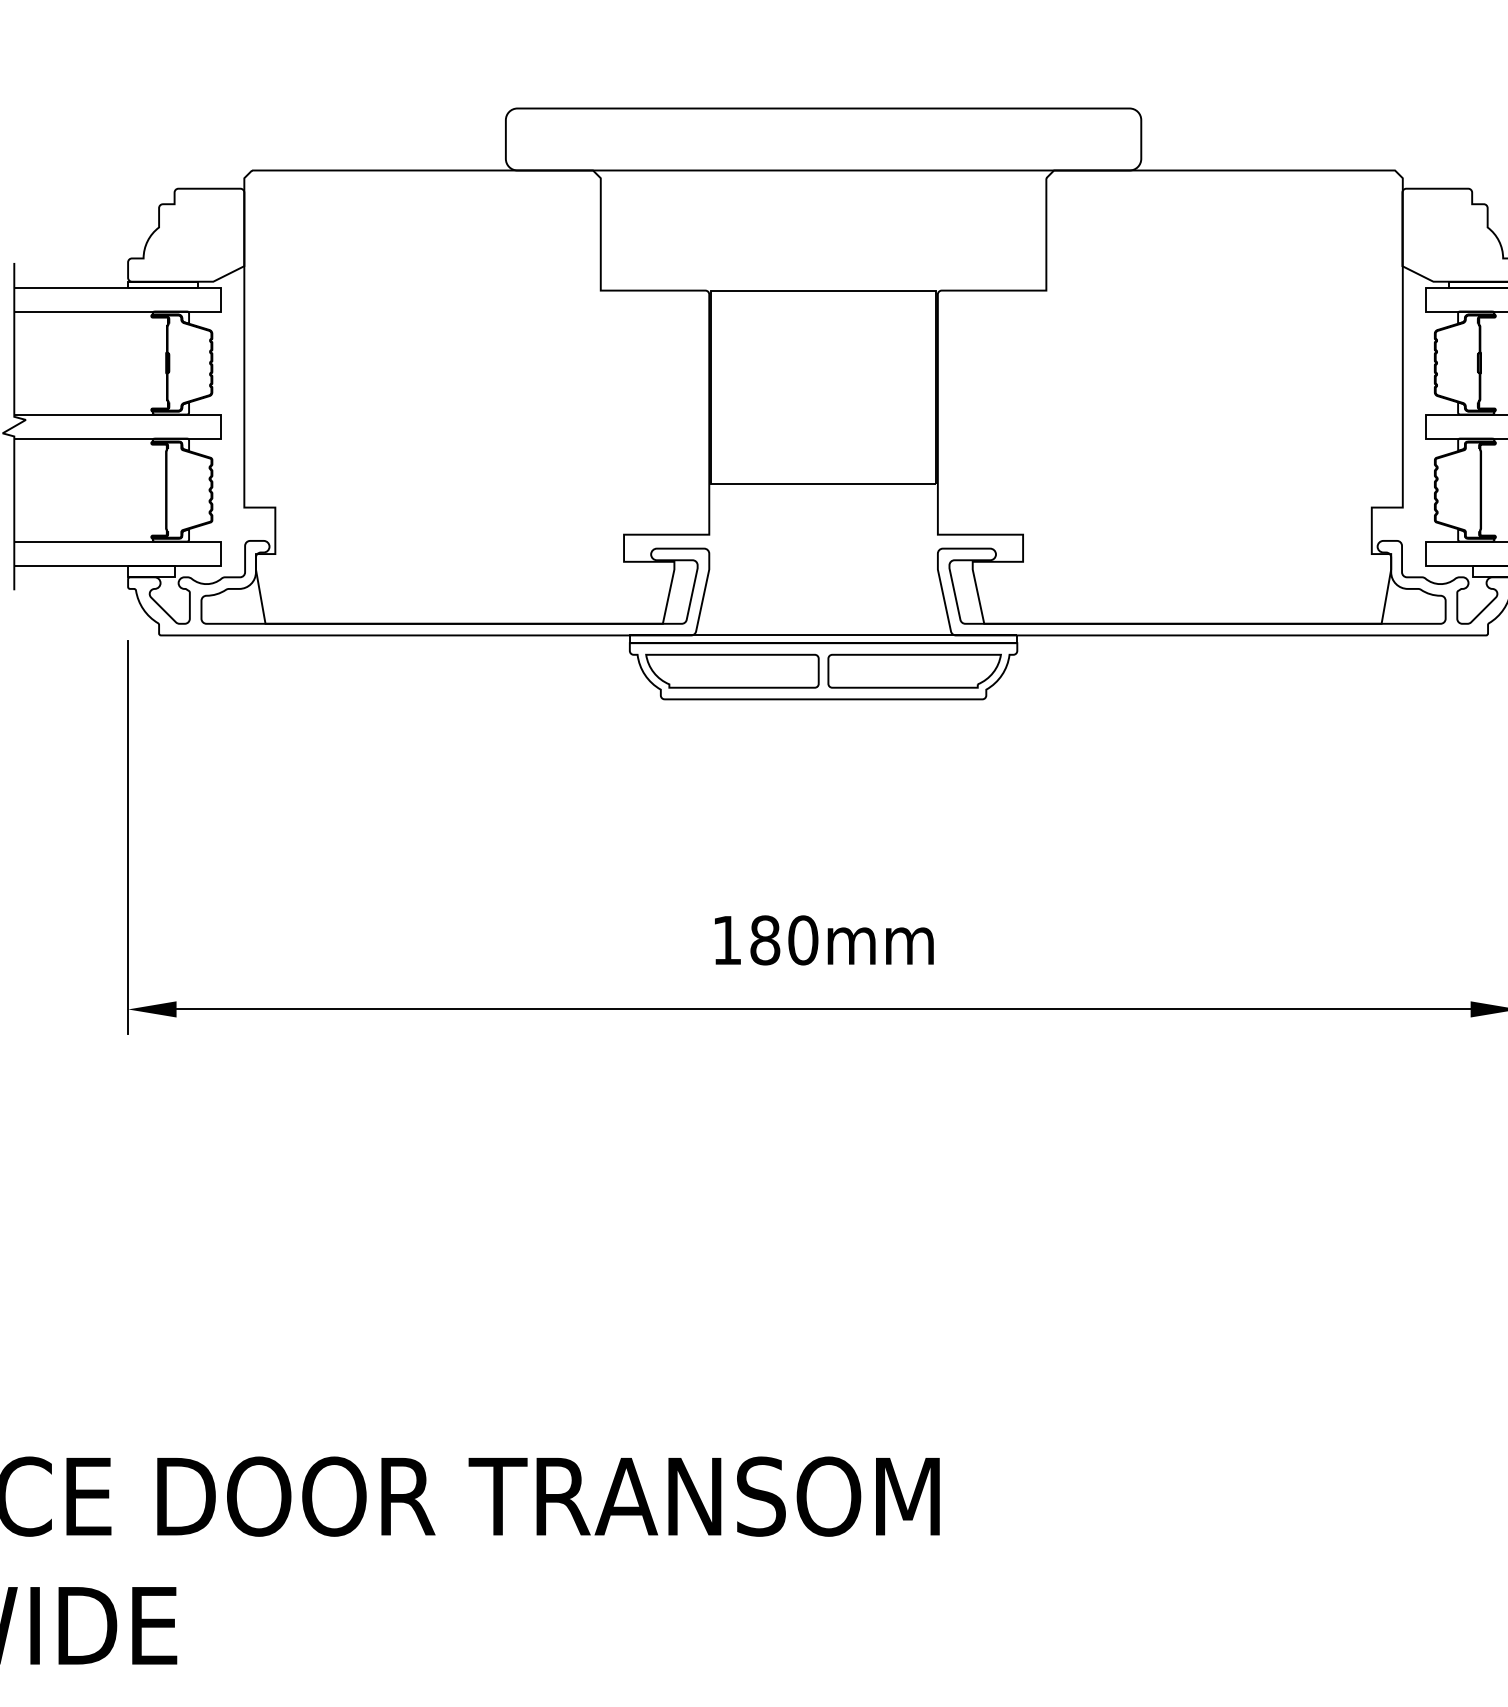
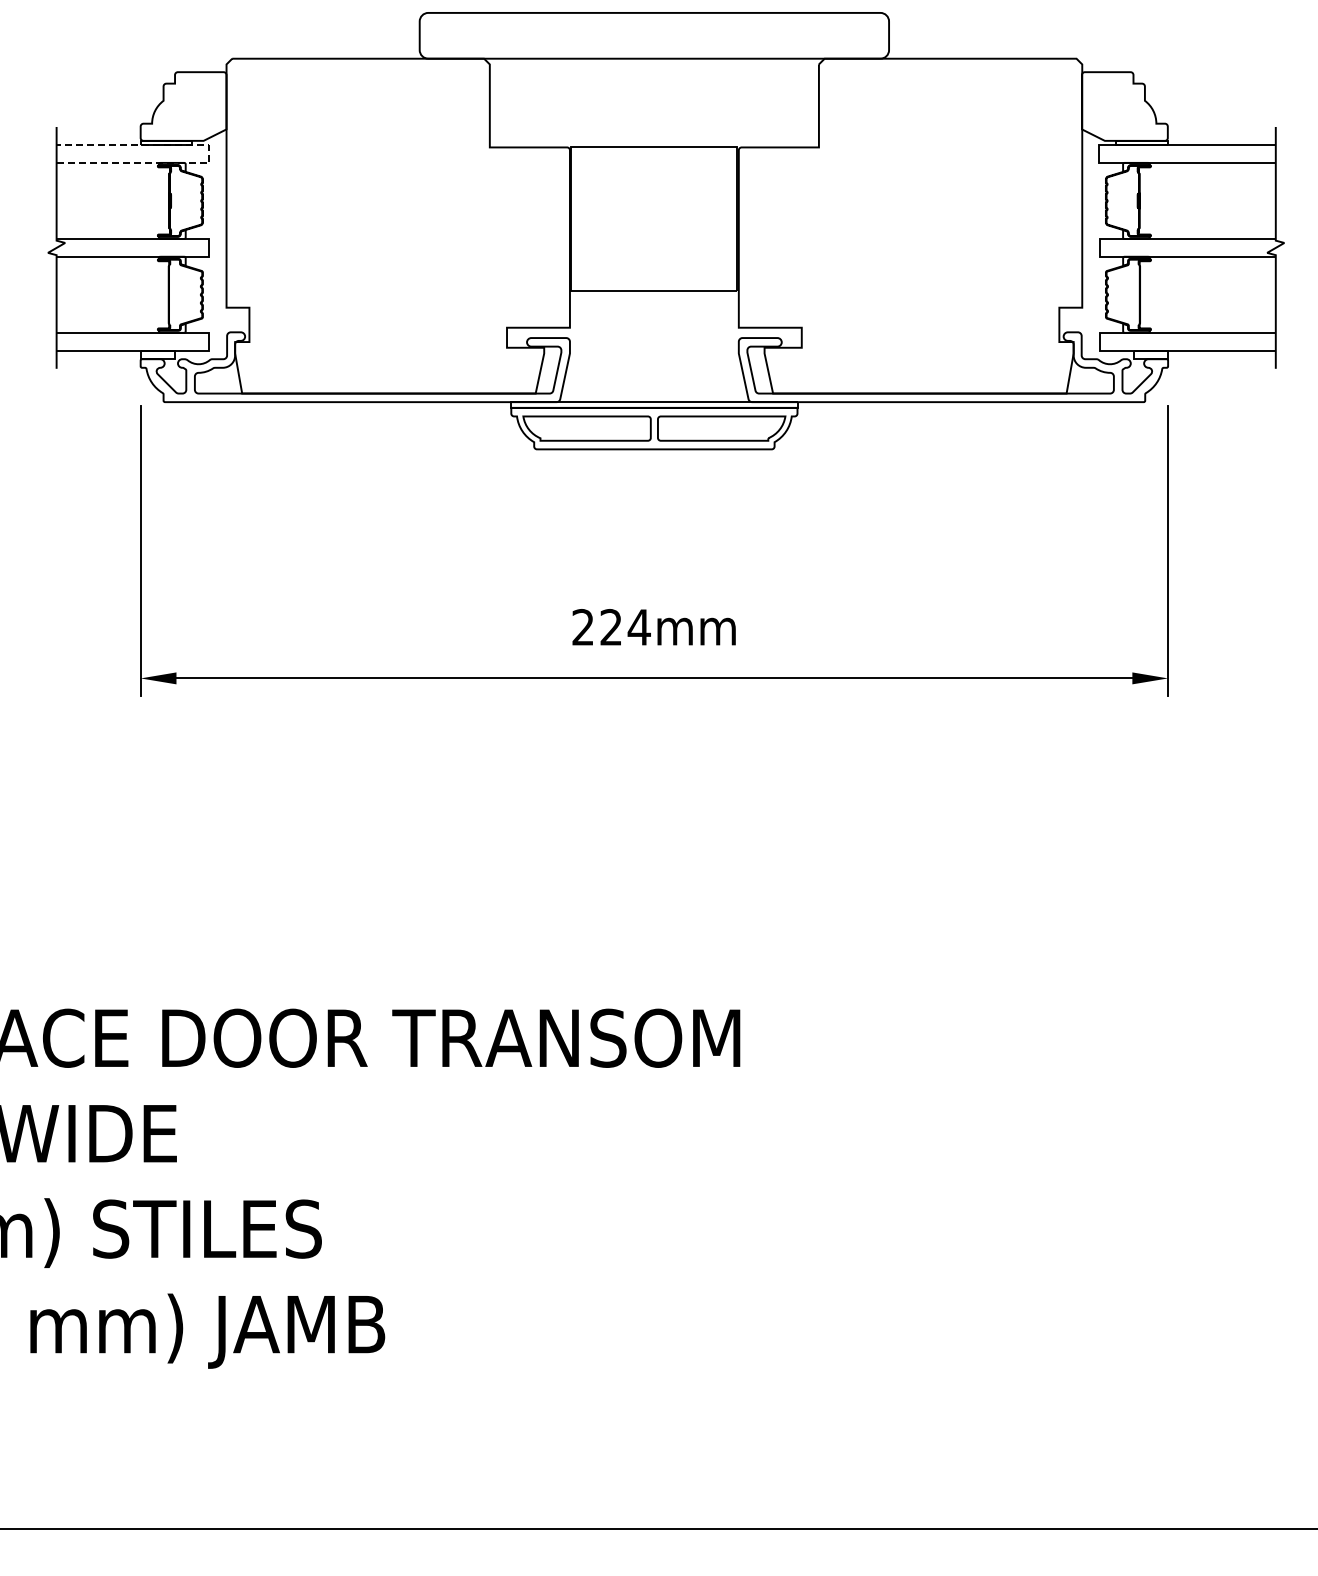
line: (221, 300) -> (209, 154), solid -> dashed
text: (765, 939) -> (611, 626), 180mm -> 224mm

